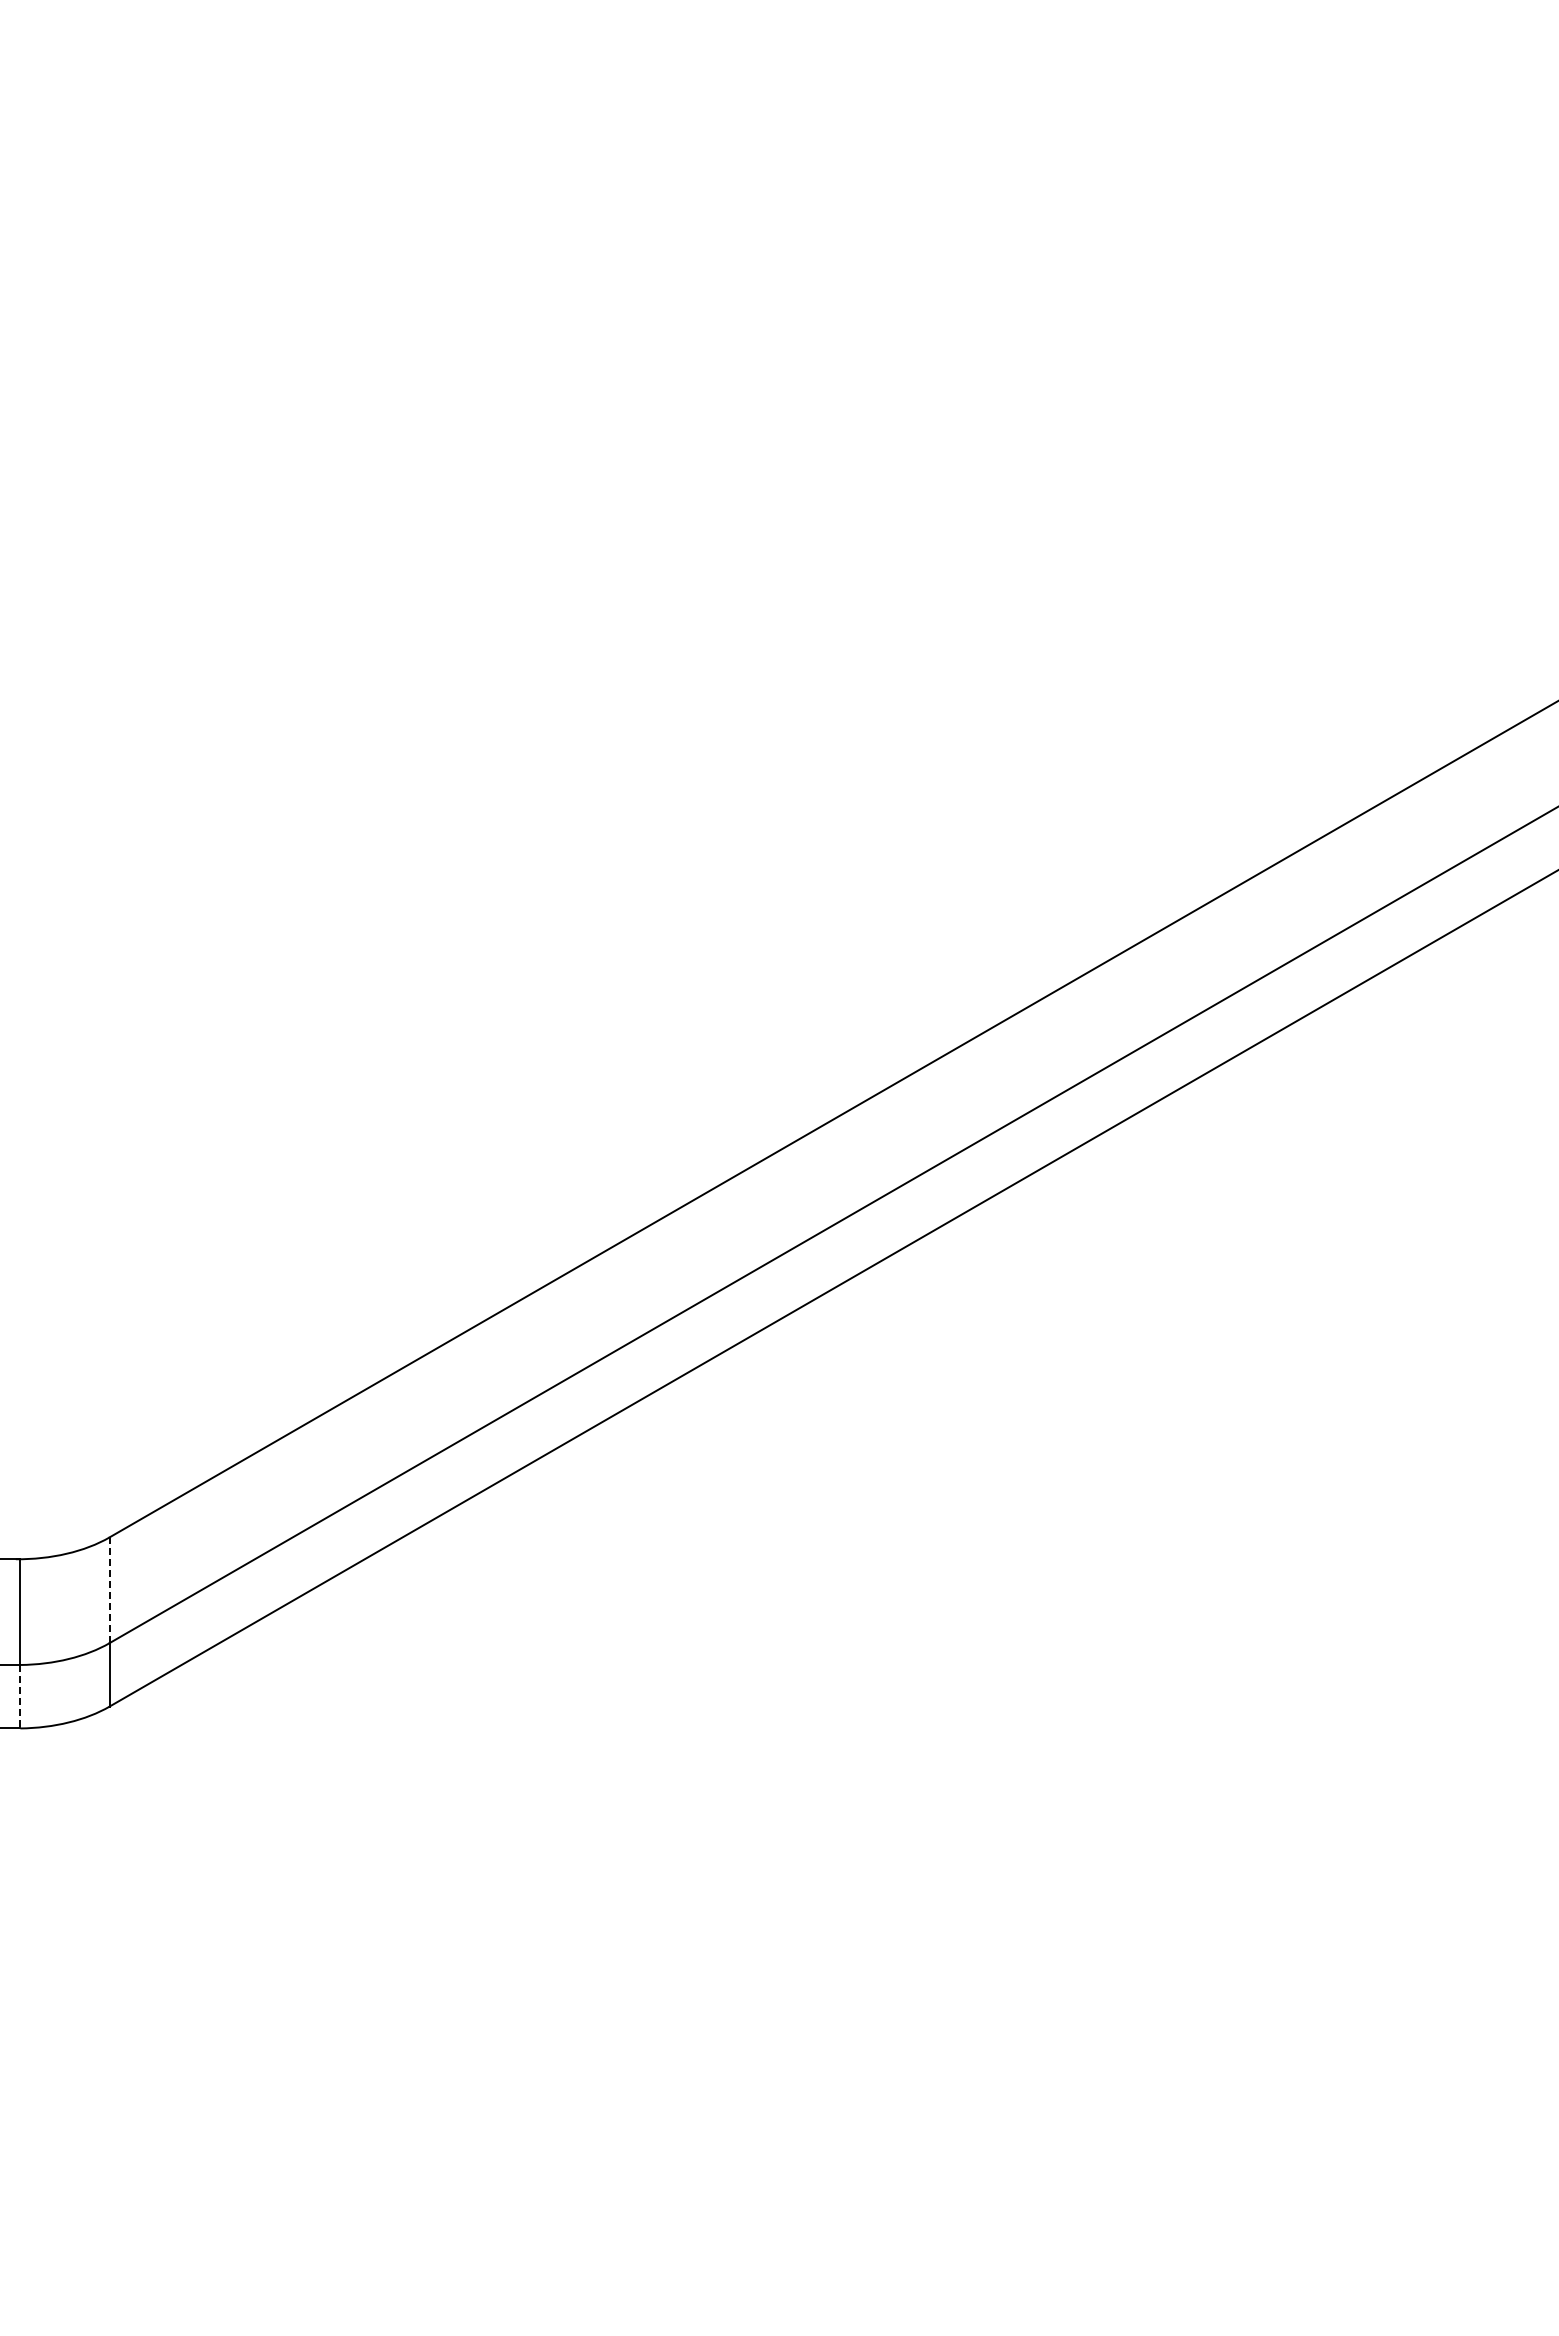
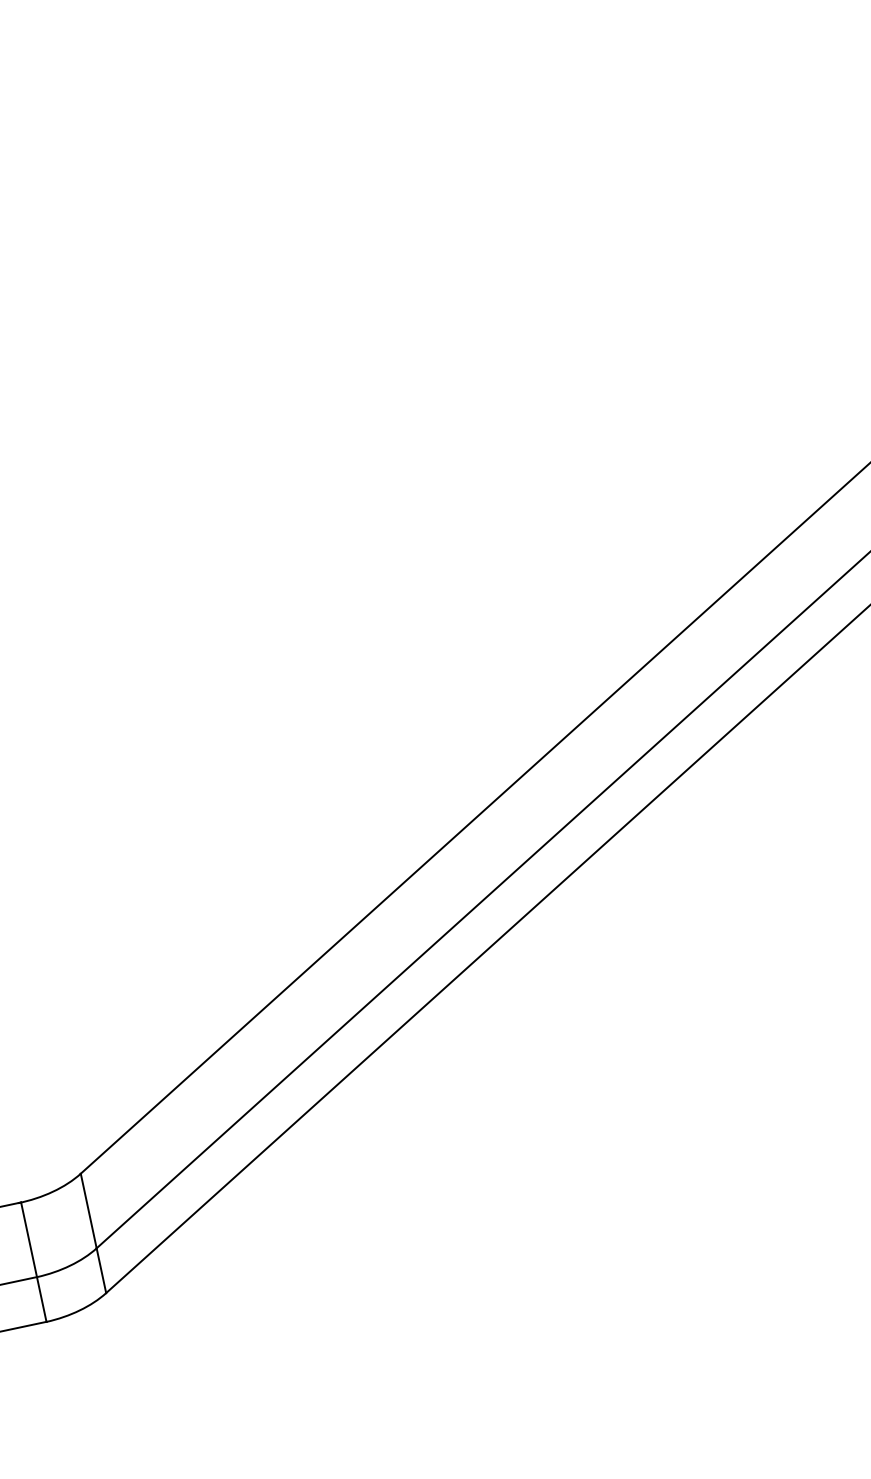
line: (109, 1590) -> (88, 1211), dashed -> solid
line: (20, 1696) -> (41, 1299), dashed -> solid

